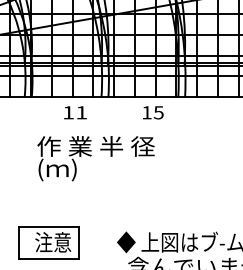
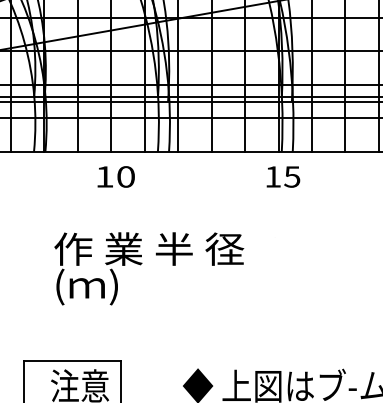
text: (81, 112) -> (125, 176), 11 -> 10
text: (153, 112) -> (283, 176), moved
text: (95, 158) -> (148, 268), moved

